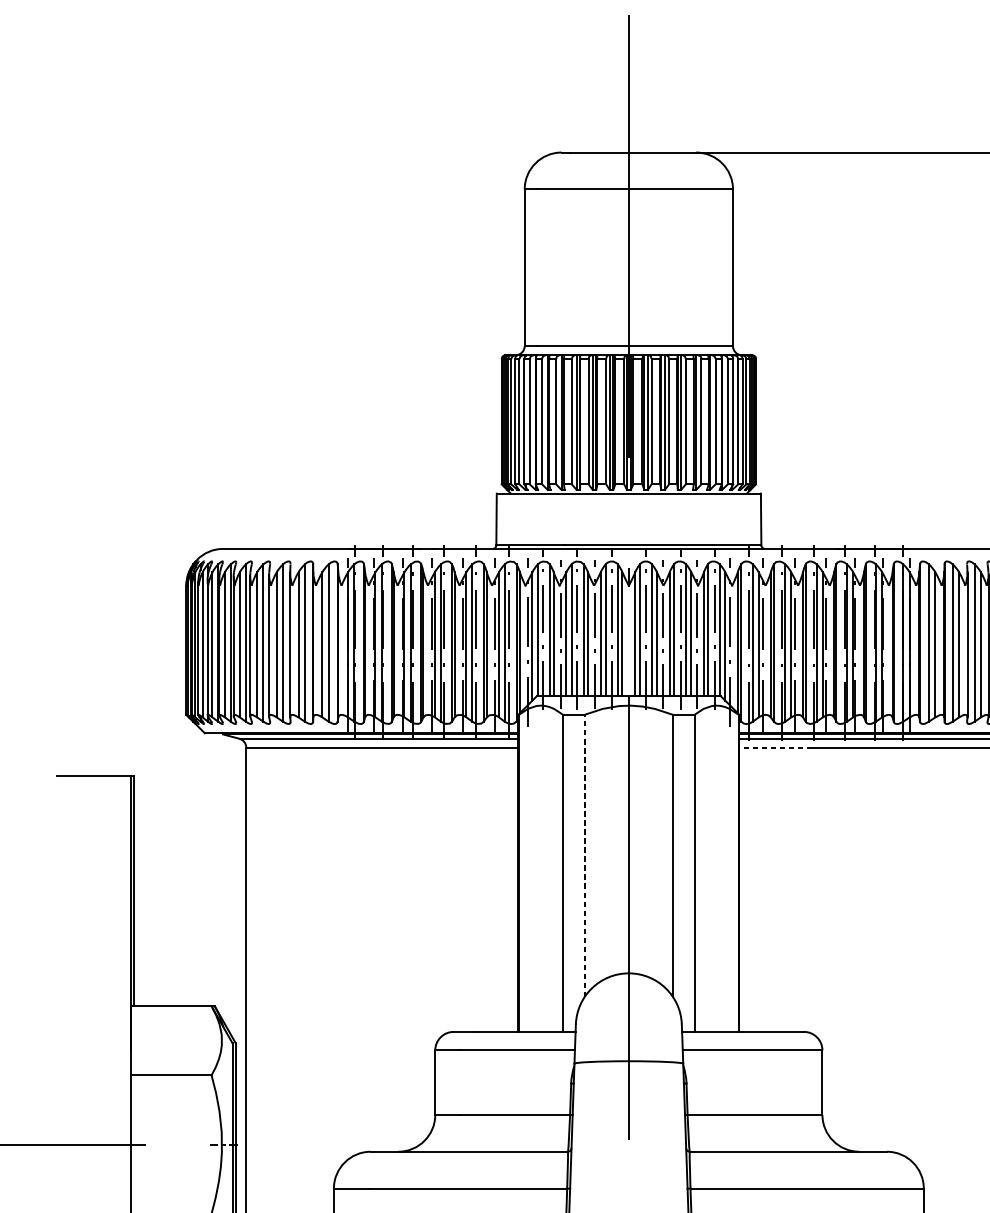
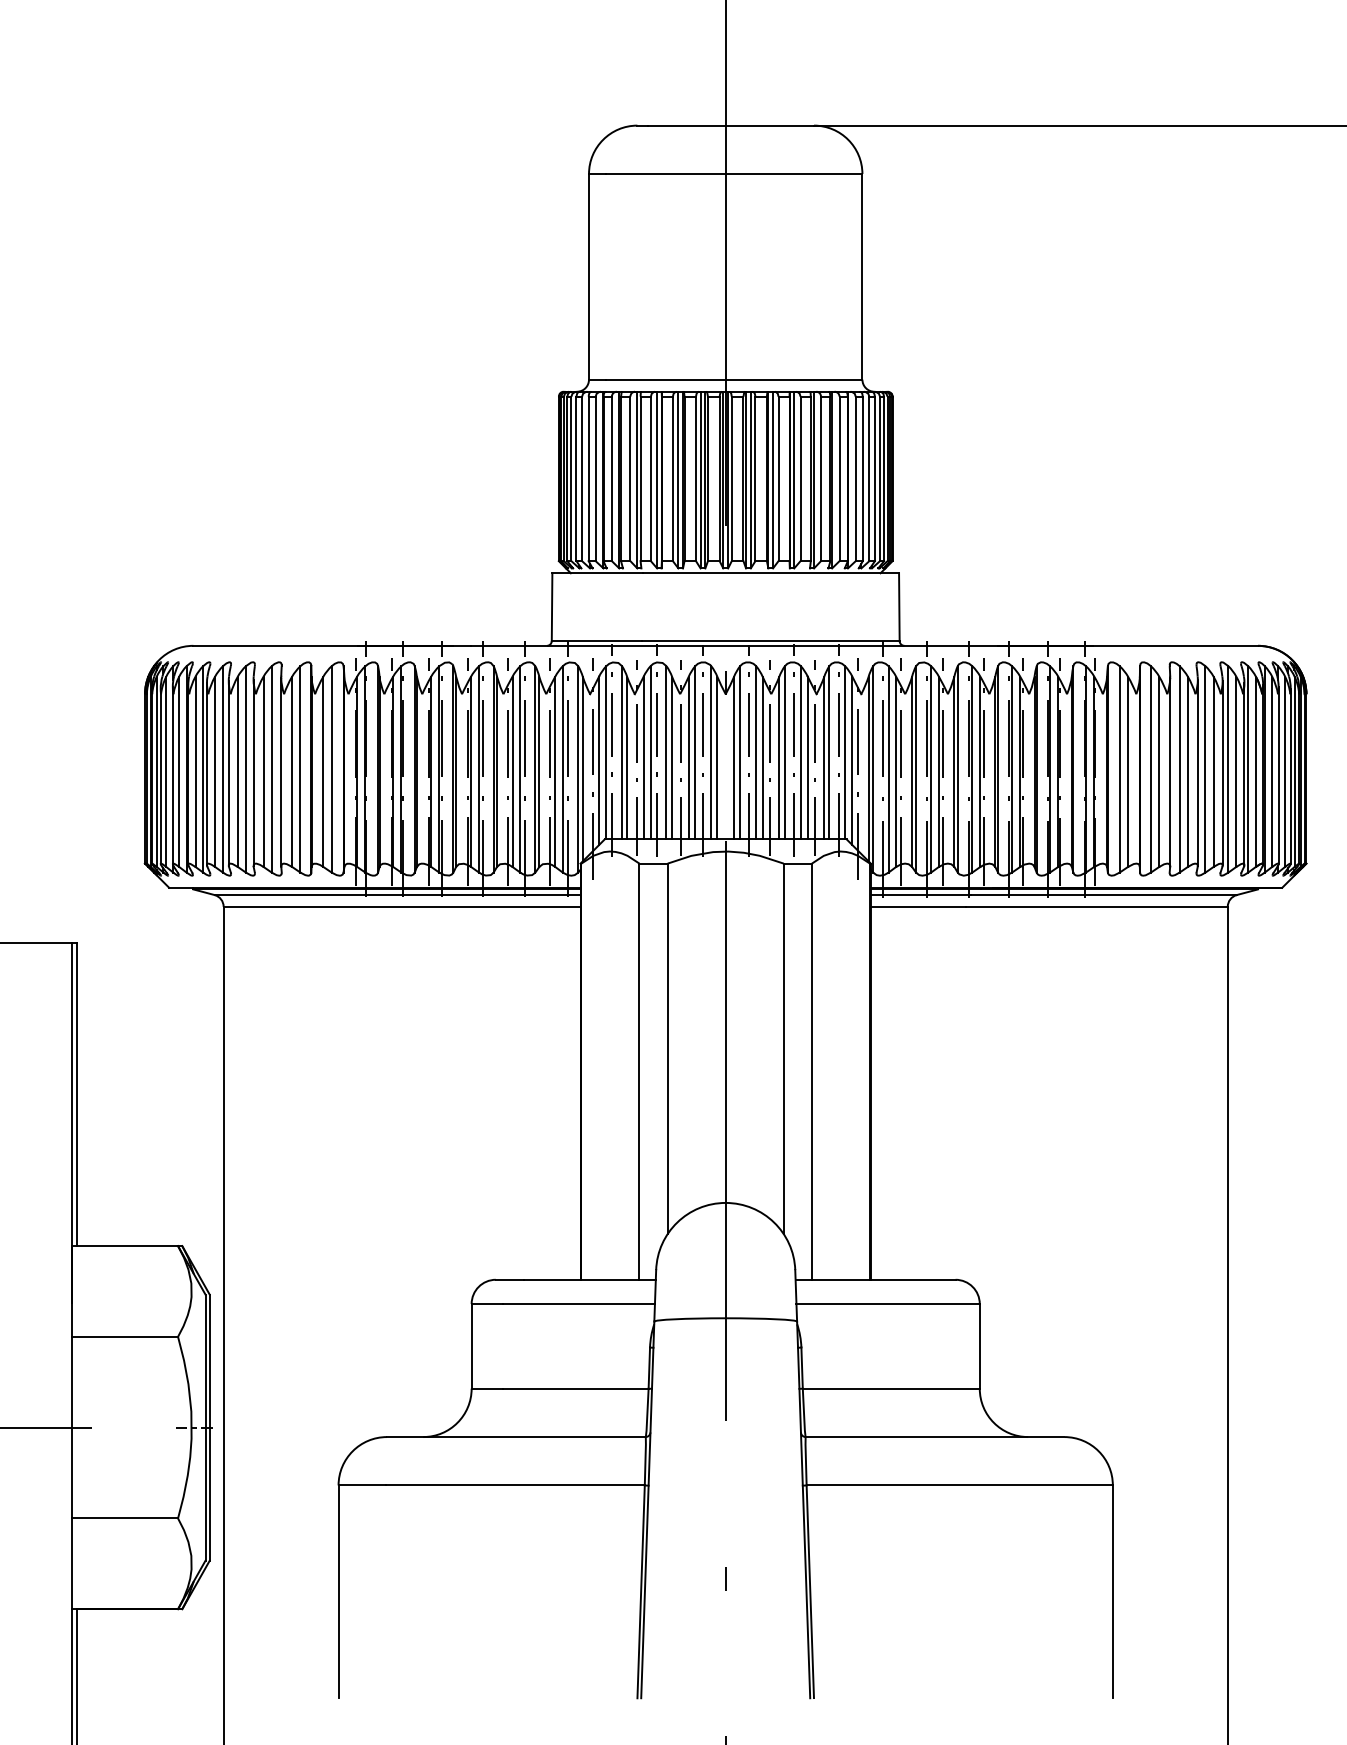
line: (775, 747) -> (918, 906), dashed -> solid
line: (584, 855) -> (667, 1048), dashed -> solid

